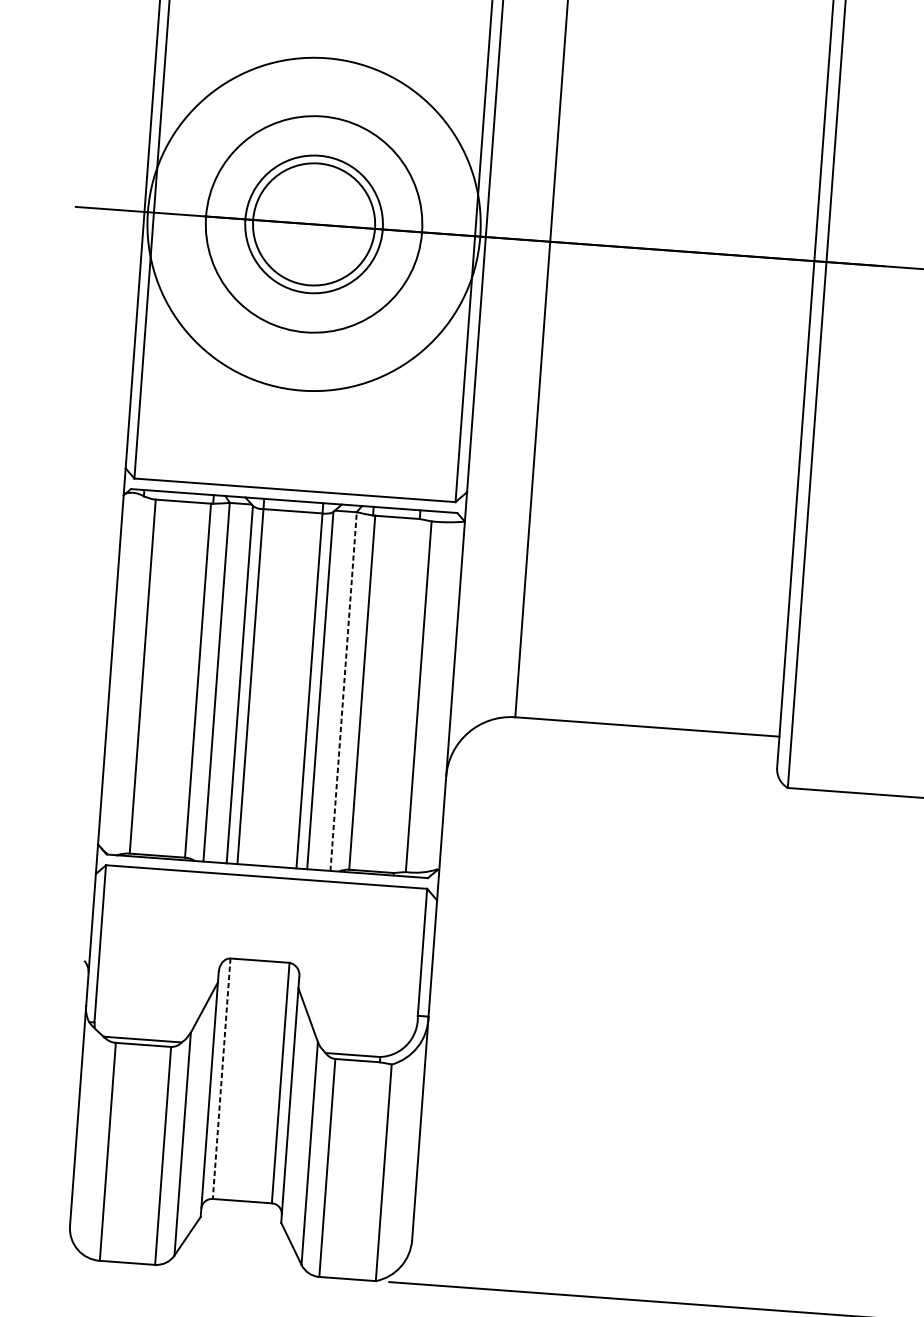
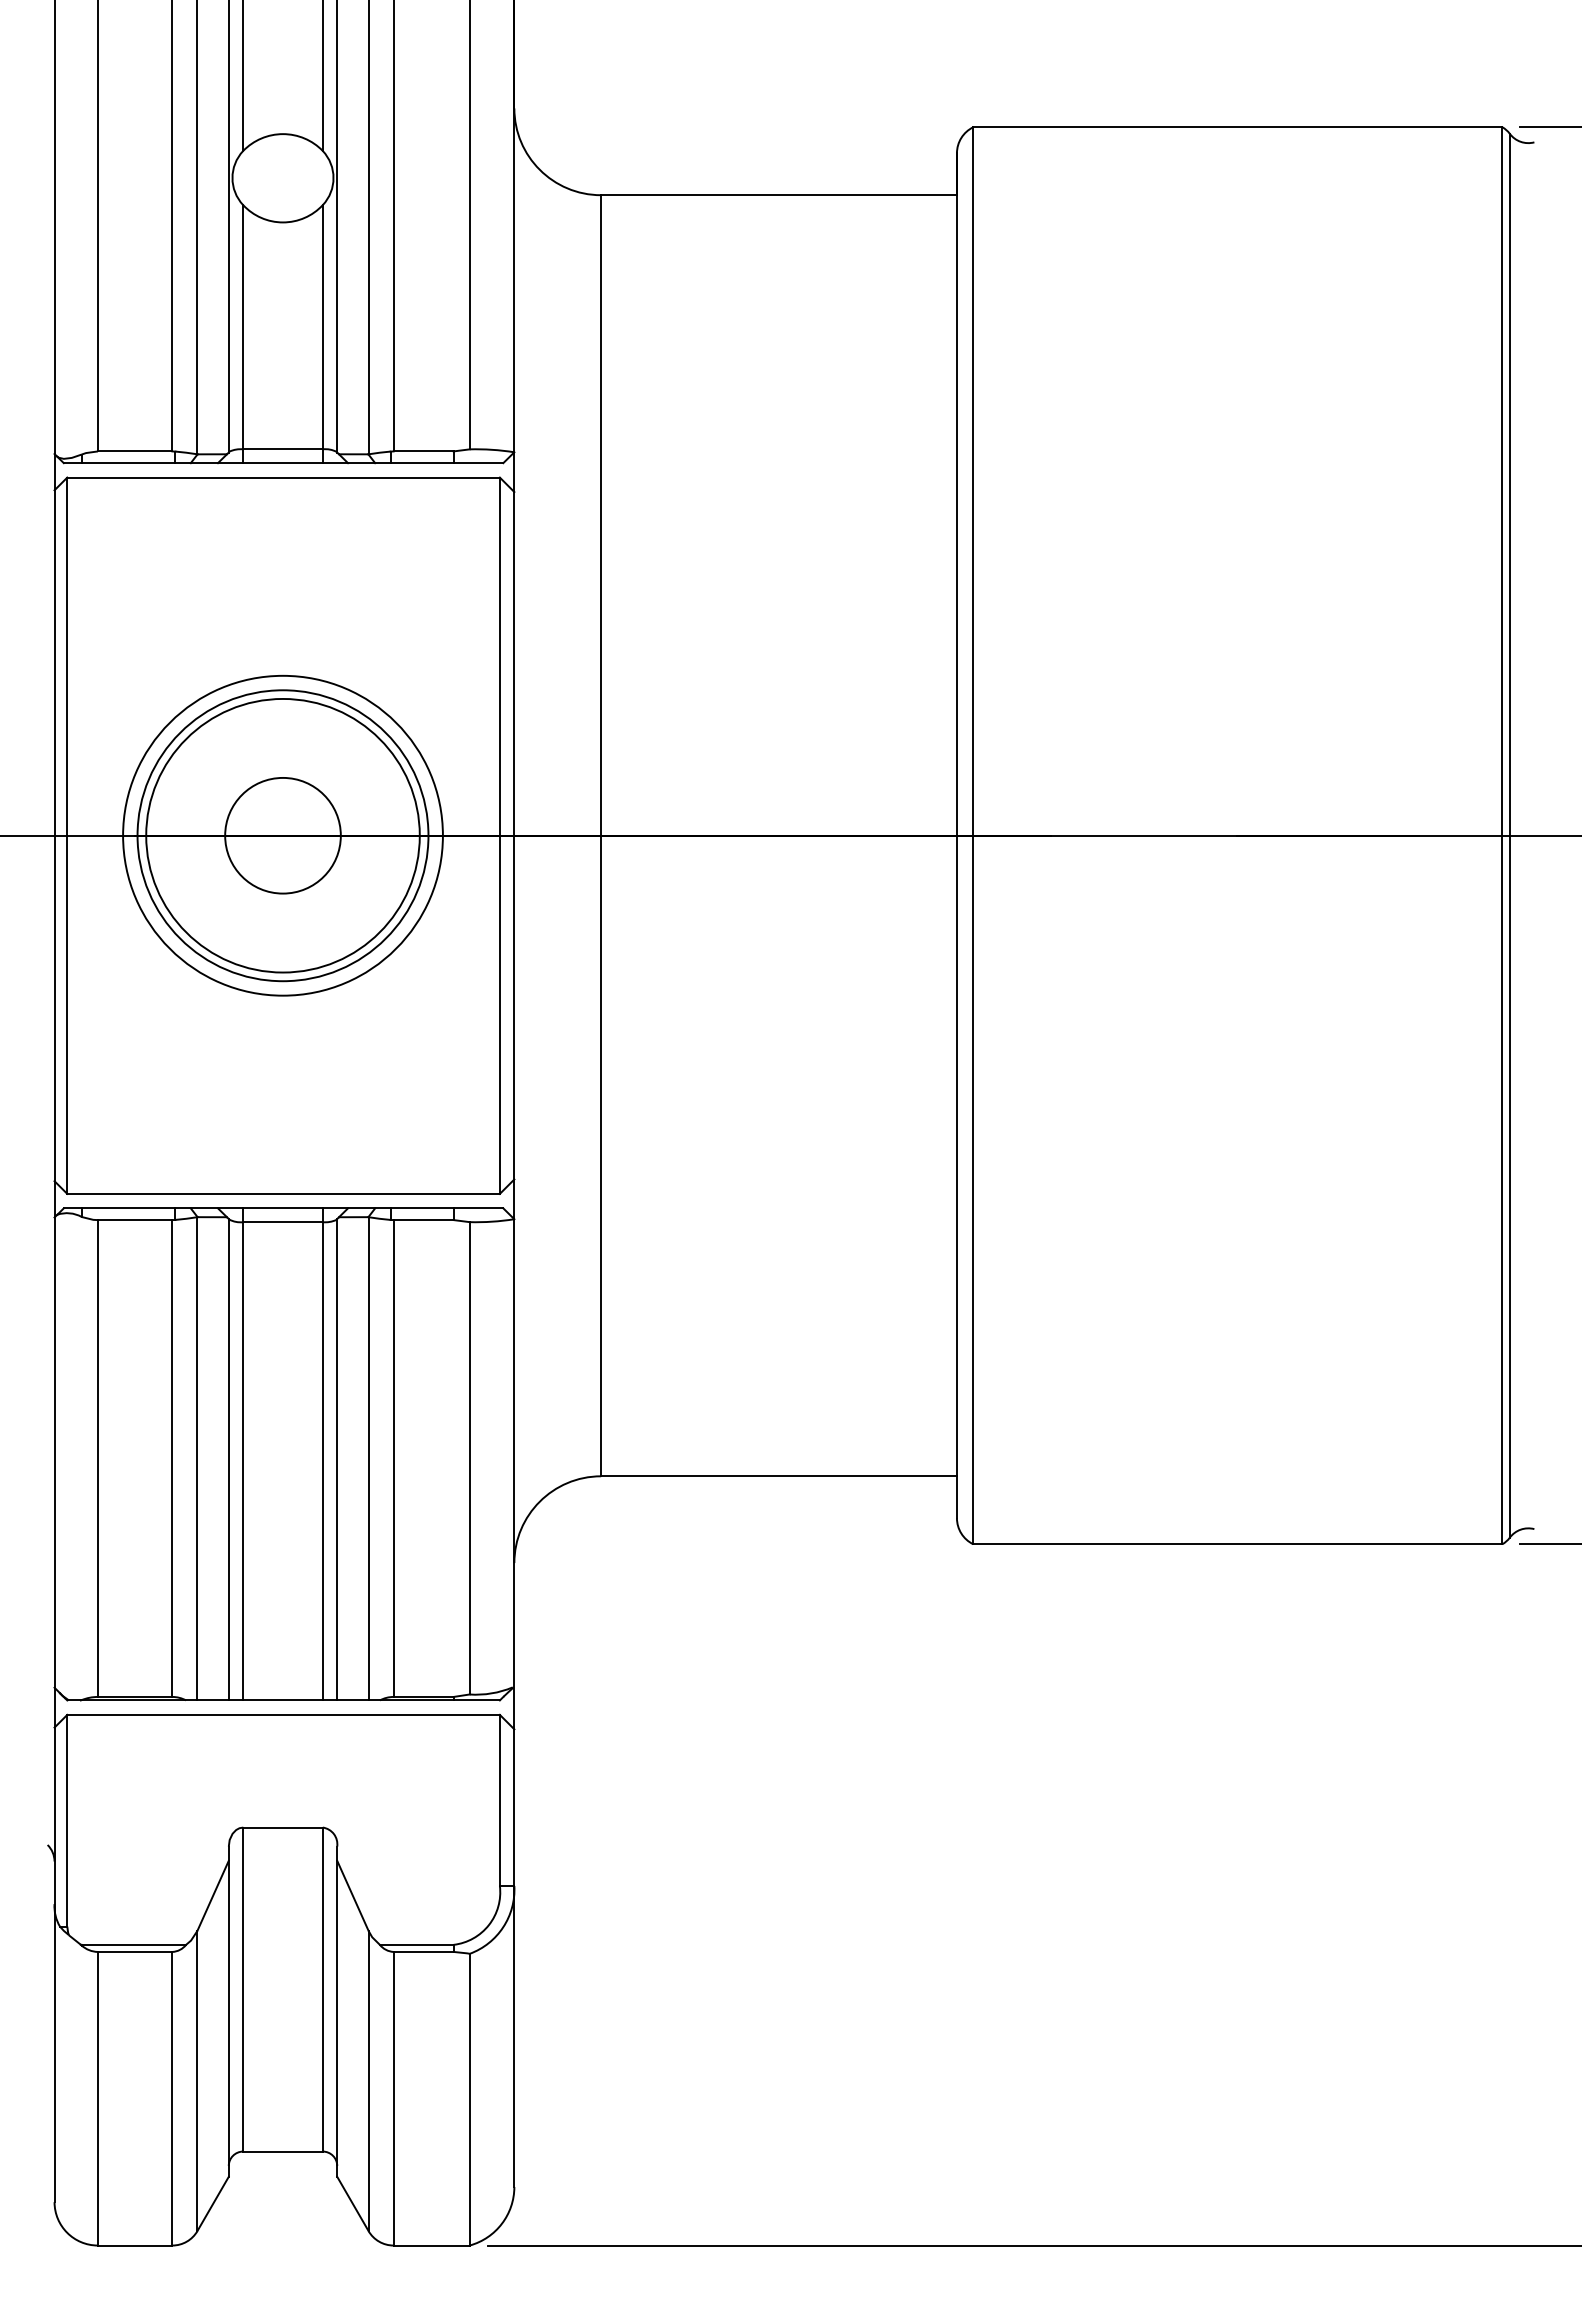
circle: (313, 224) -> (282, 835), size x0.62
circle: (313, 224) -> (282, 835), size x0.71
circle: (313, 224) -> (282, 835), size x1.67
line: (343, 691) -> (368, 1458), dashed -> solid
line: (221, 1078) -> (243, 1989), dashed -> solid

